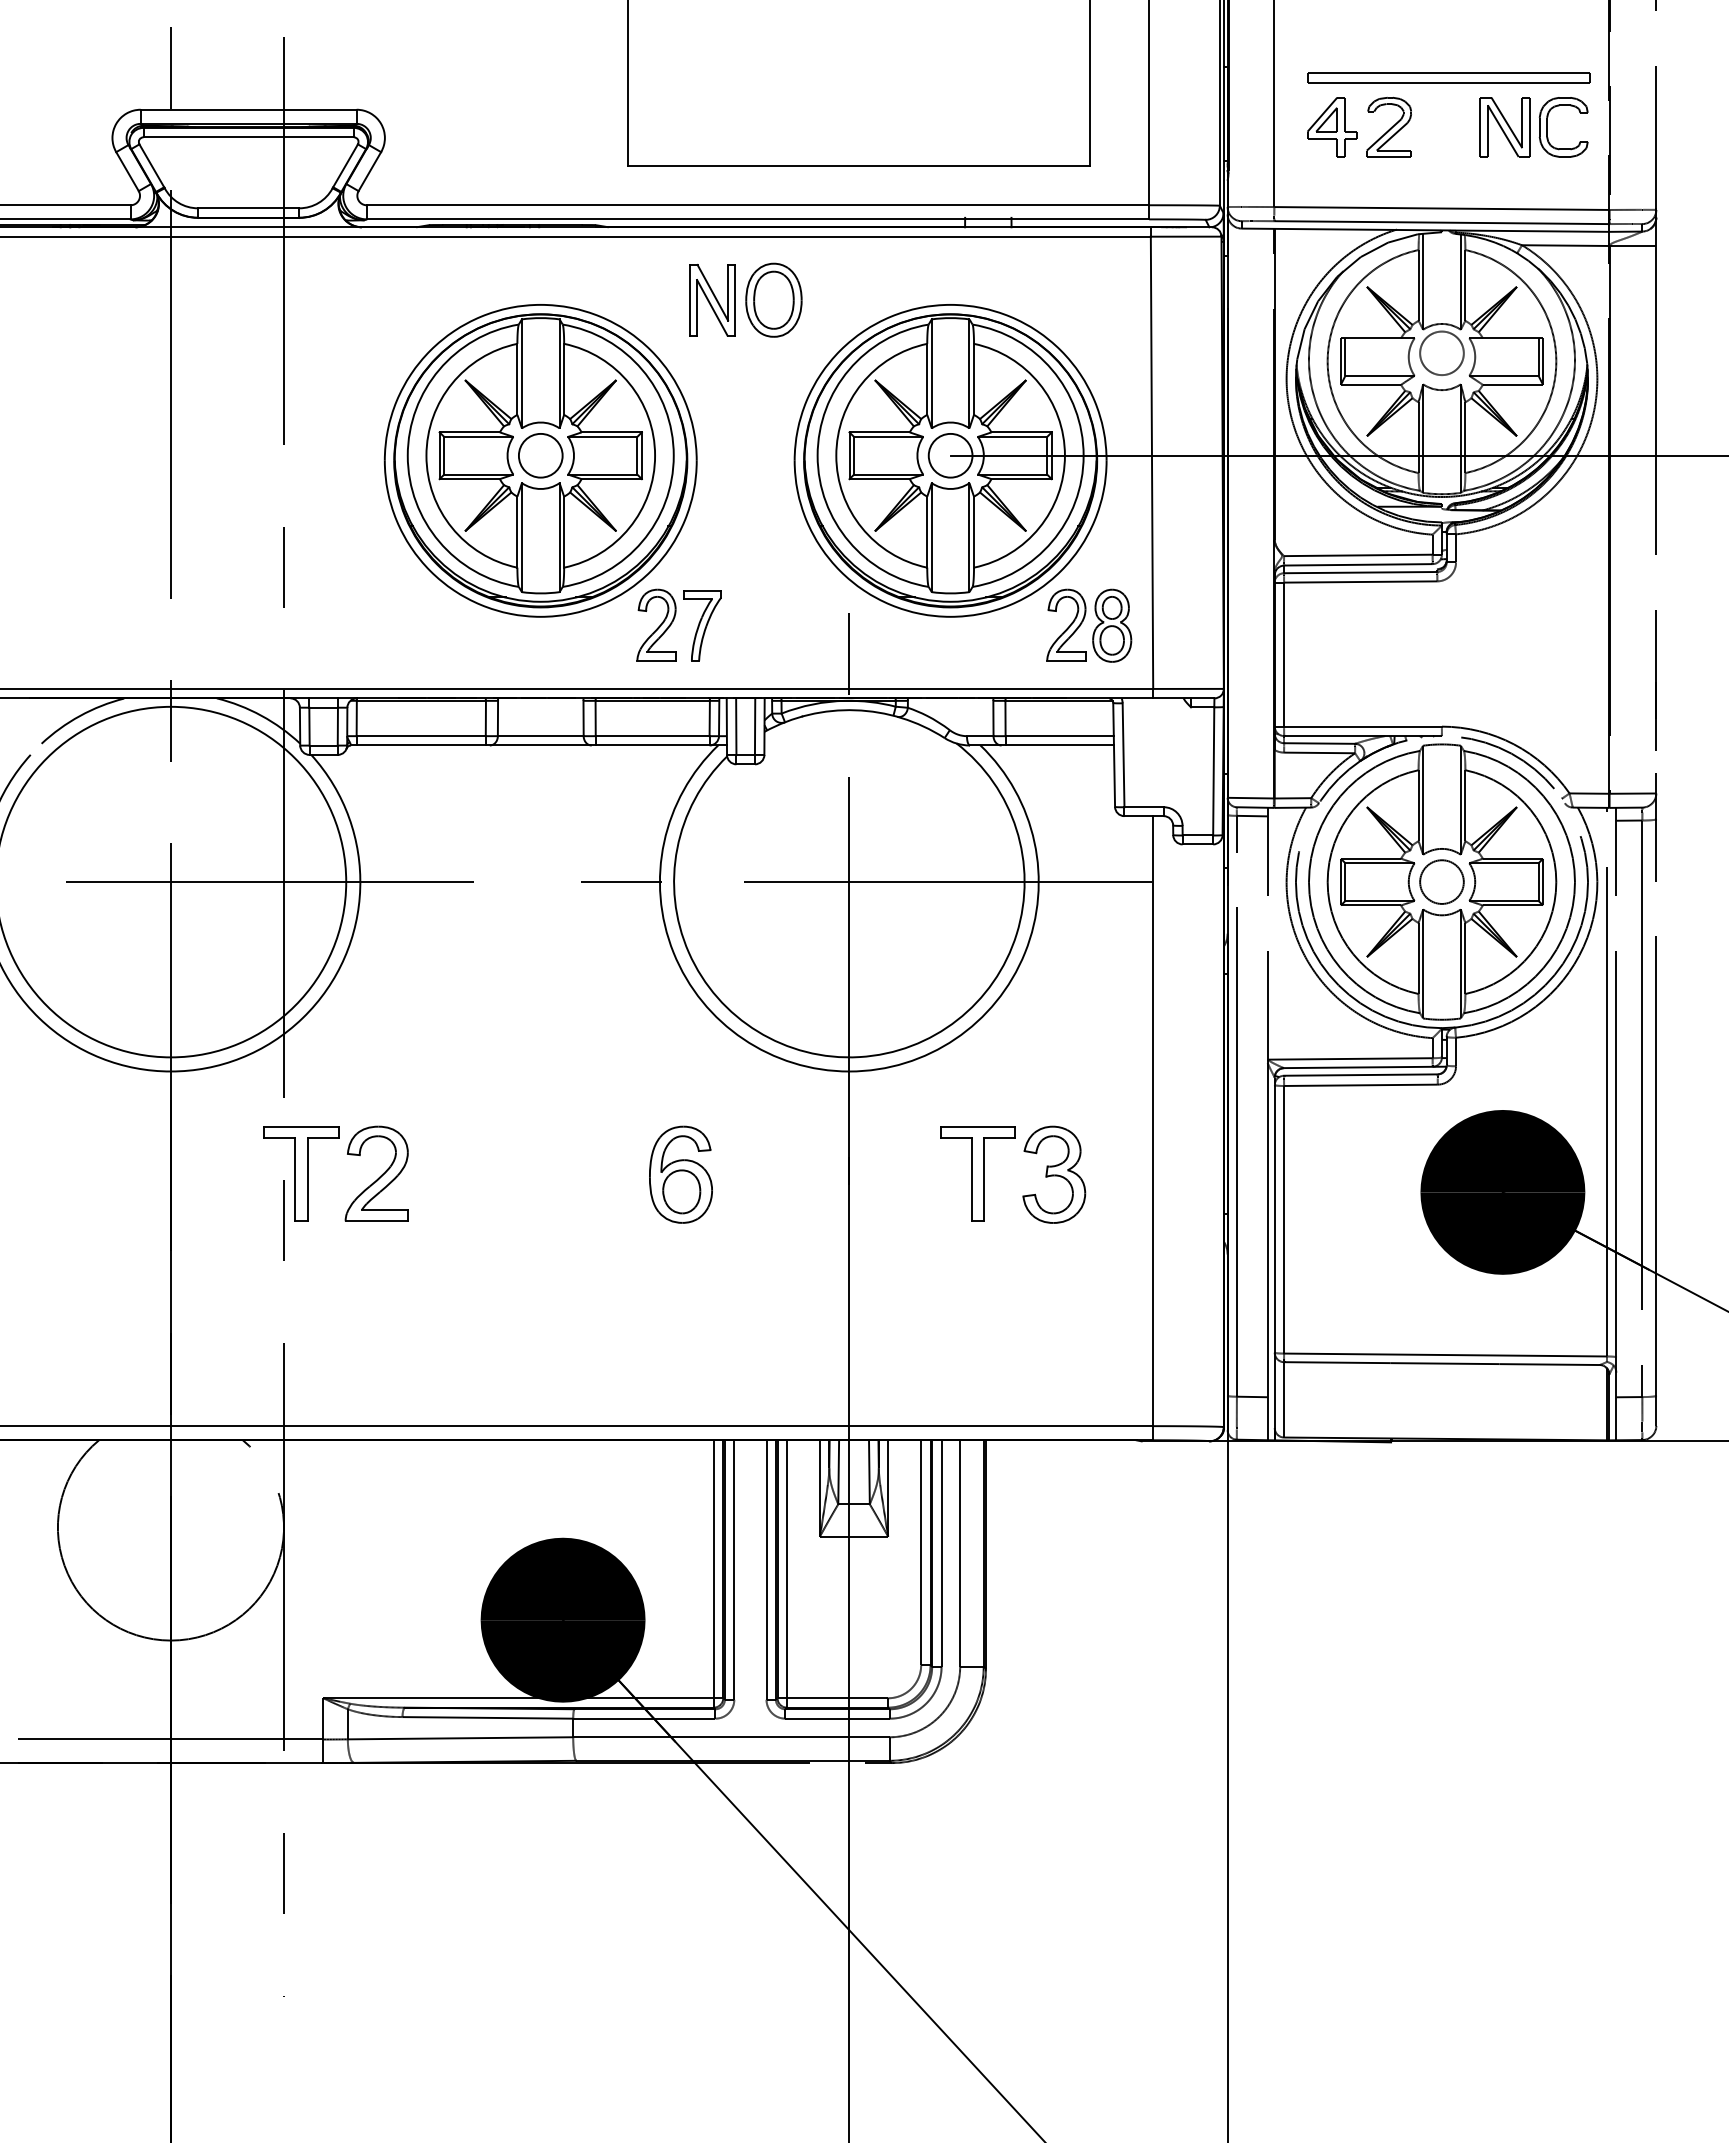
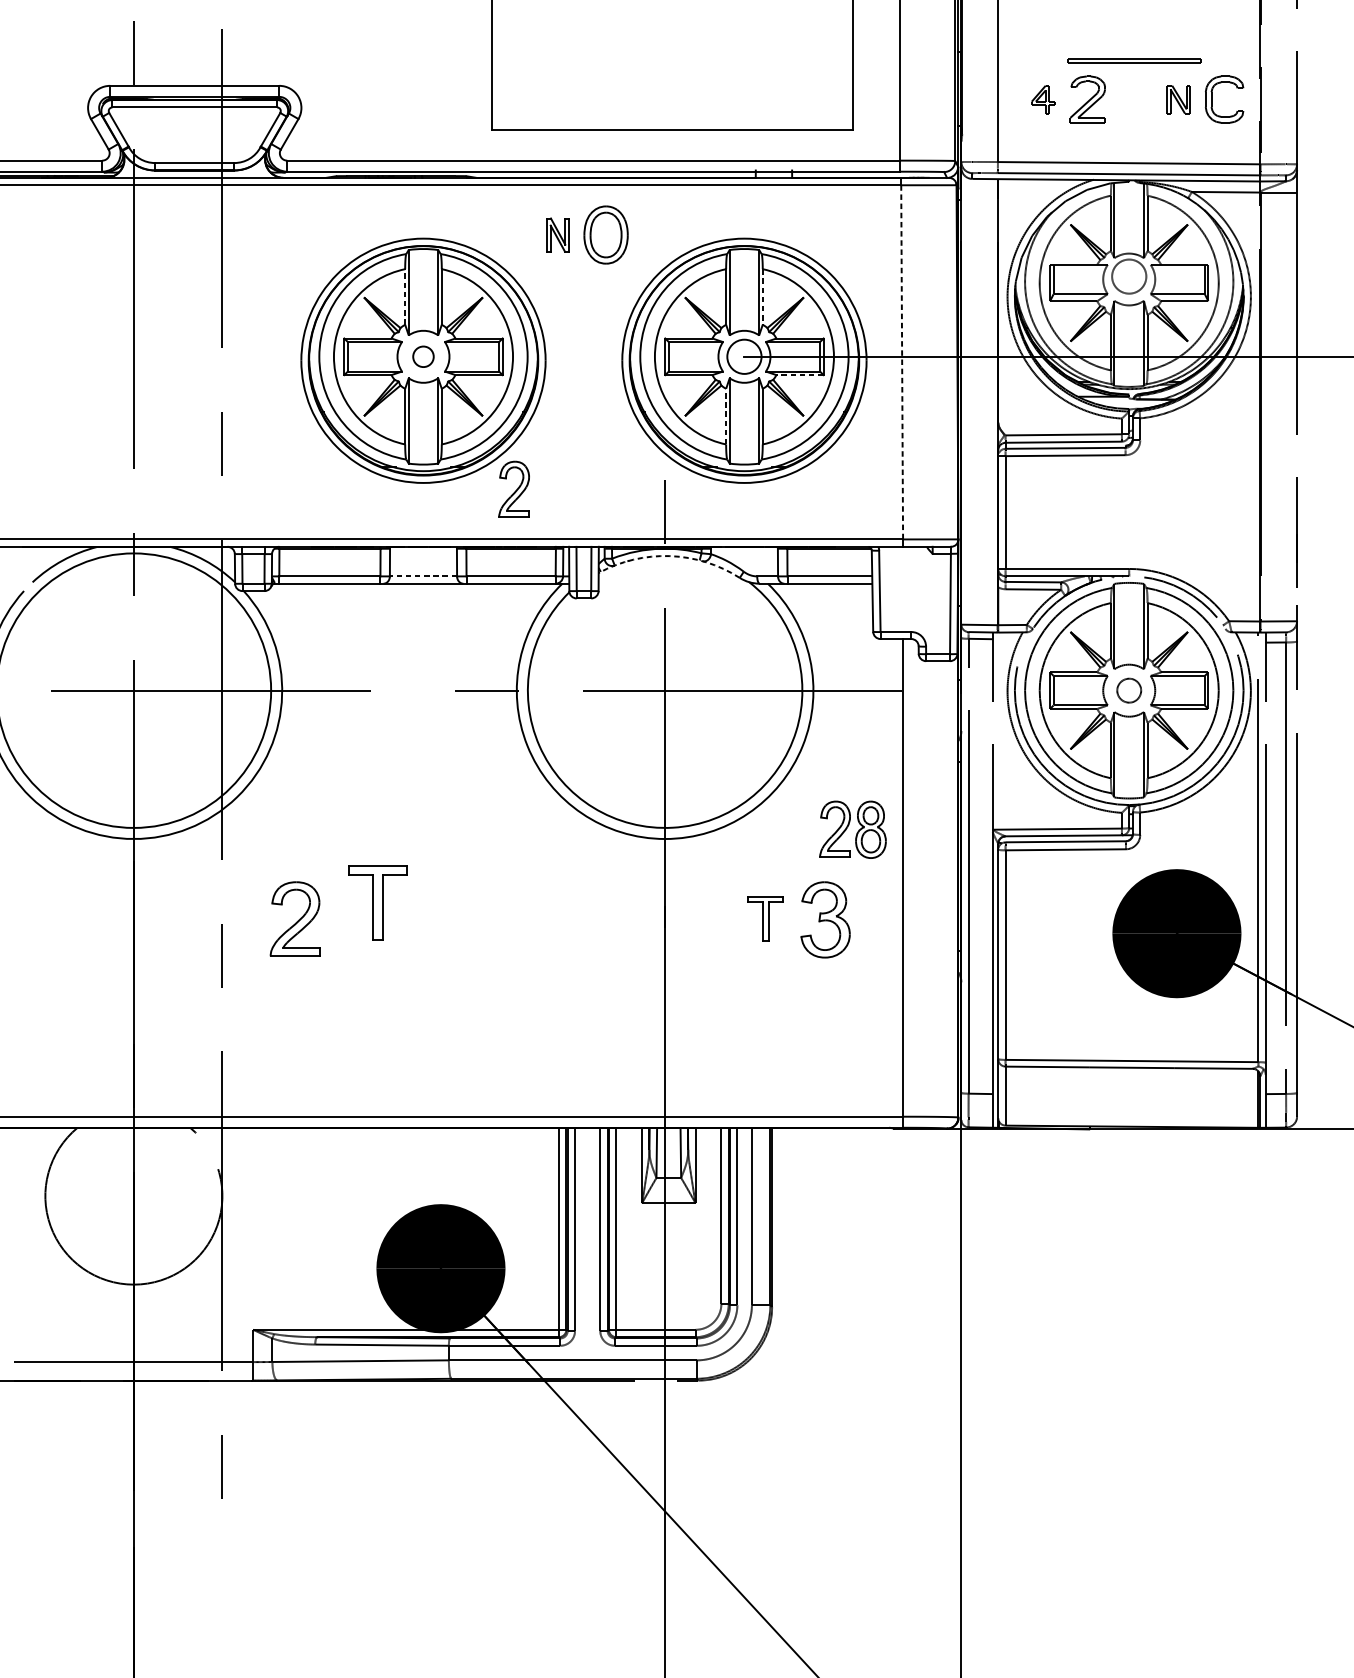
part: (1448, 77) -> (1134, 60), size x0.6
part: (1332, 127) -> (1043, 99), size x0.6
part: (1504, 127) -> (1178, 99), size x0.6
part: (712, 300) -> (557, 235), size x0.6
line: (517, 379) -> (405, 297), solid -> dashed
line: (974, 379) -> (763, 297), solid -> dashed
circle: (540, 455) -> (423, 356), size x0.6
line: (1152, 463) -> (902, 362), solid -> dashed
line: (1021, 479) -> (799, 375), solid -> dashed
line: (927, 532) -> (726, 416), solid -> dashed
part: (702, 625) -> (550, 489), removed
part: (1095, 627) -> (857, 831), moved
arc: (855, 710) -> (669, 556), solid -> dashed
line: (540, 736) -> (423, 576), solid -> dashed
circle: (1441, 881) -> (1128, 690), size x0.7
part: (301, 1173) -> (377, 902), moved
part: (977, 1173) -> (765, 918), size x0.6
part: (680, 1174) -> (532, 919), removed

